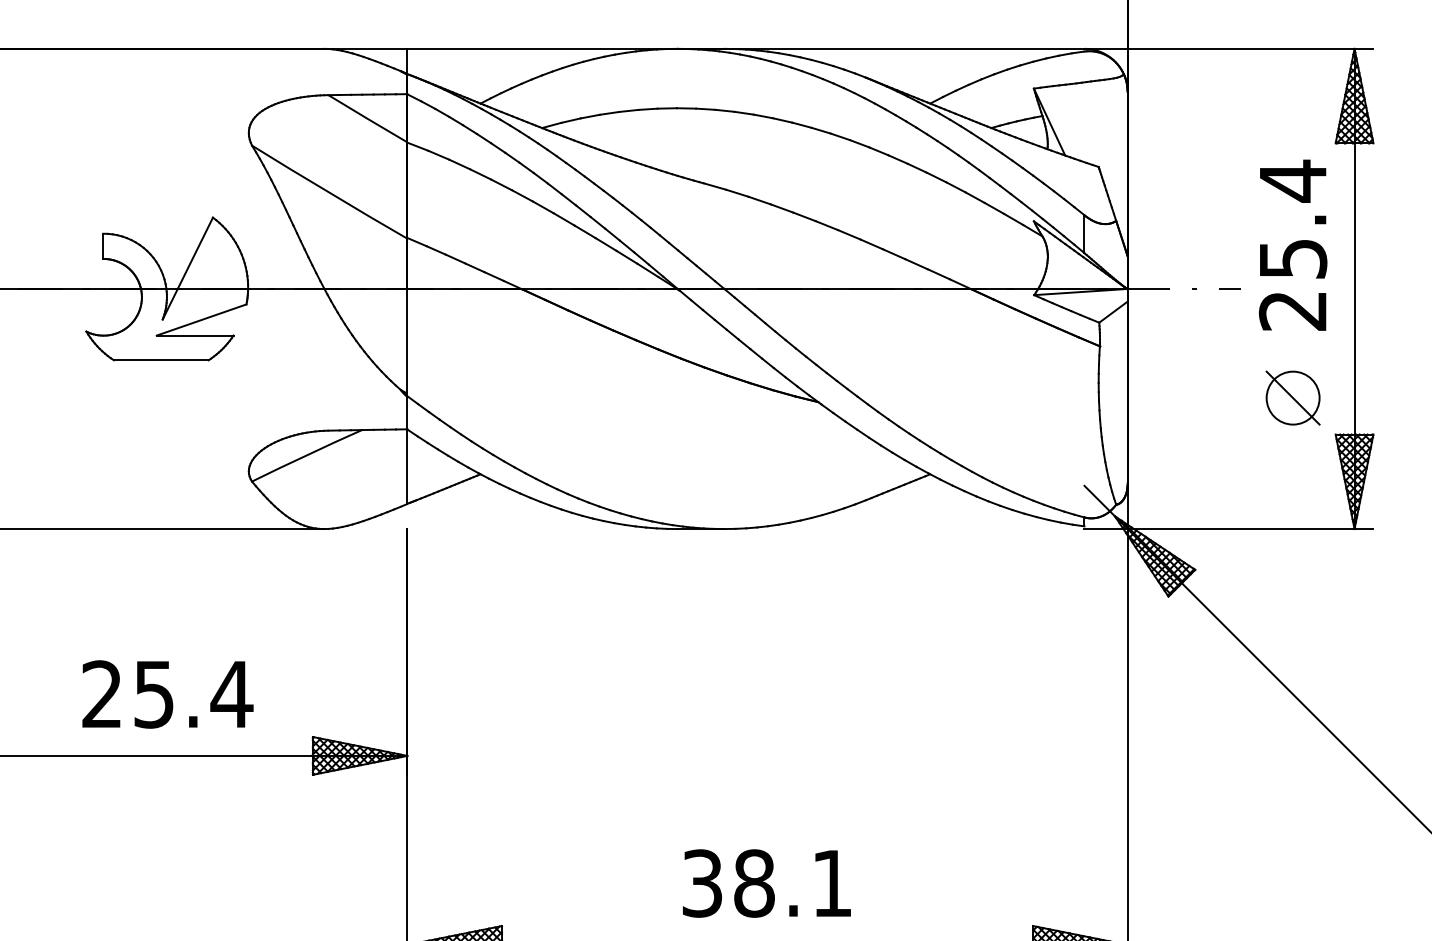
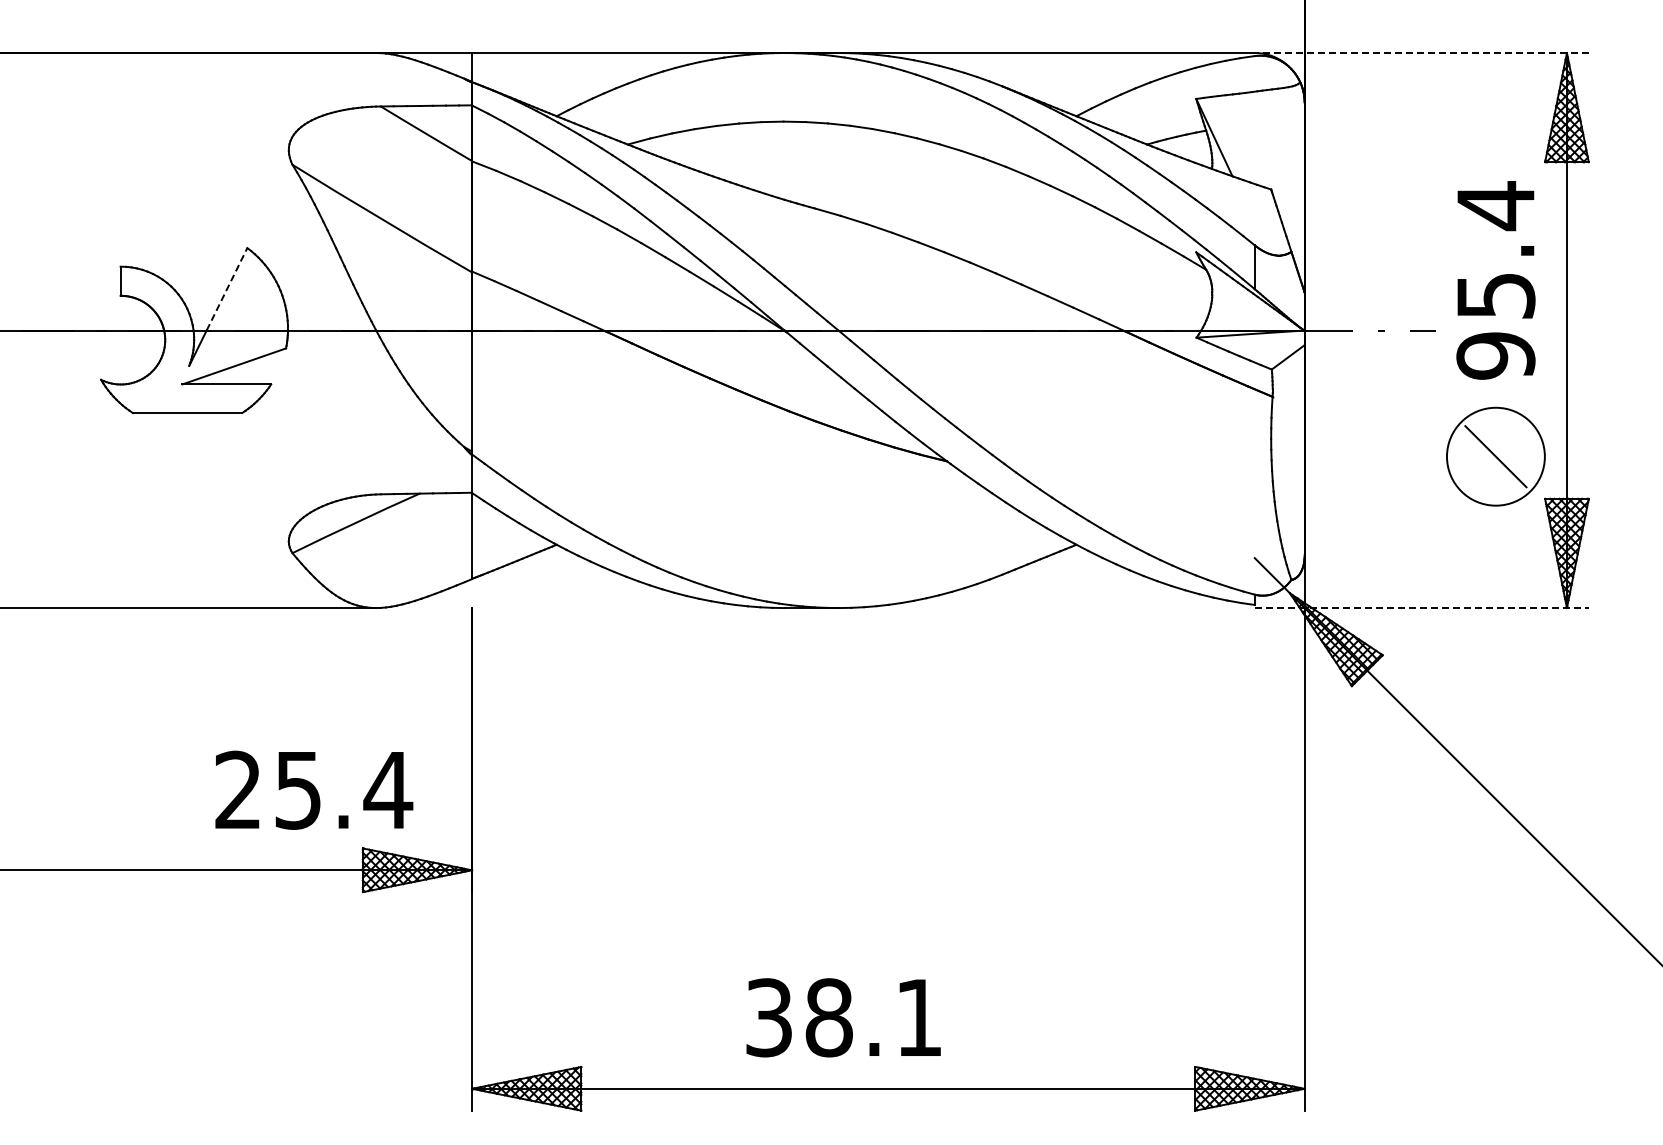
line: (1228, 48) -> (1421, 52), solid -> dashed
line: (195, 253) -> (227, 289), solid -> dashed
text: (1292, 310) -> (1495, 355), 25.4 -> 95.4
circle: (1292, 397) -> (1495, 456), size x1.6
line: (1229, 529) -> (1422, 608), solid -> dashed
text: (168, 693) -> (314, 789), moved
text: (766, 883) -> (843, 1017), moved

